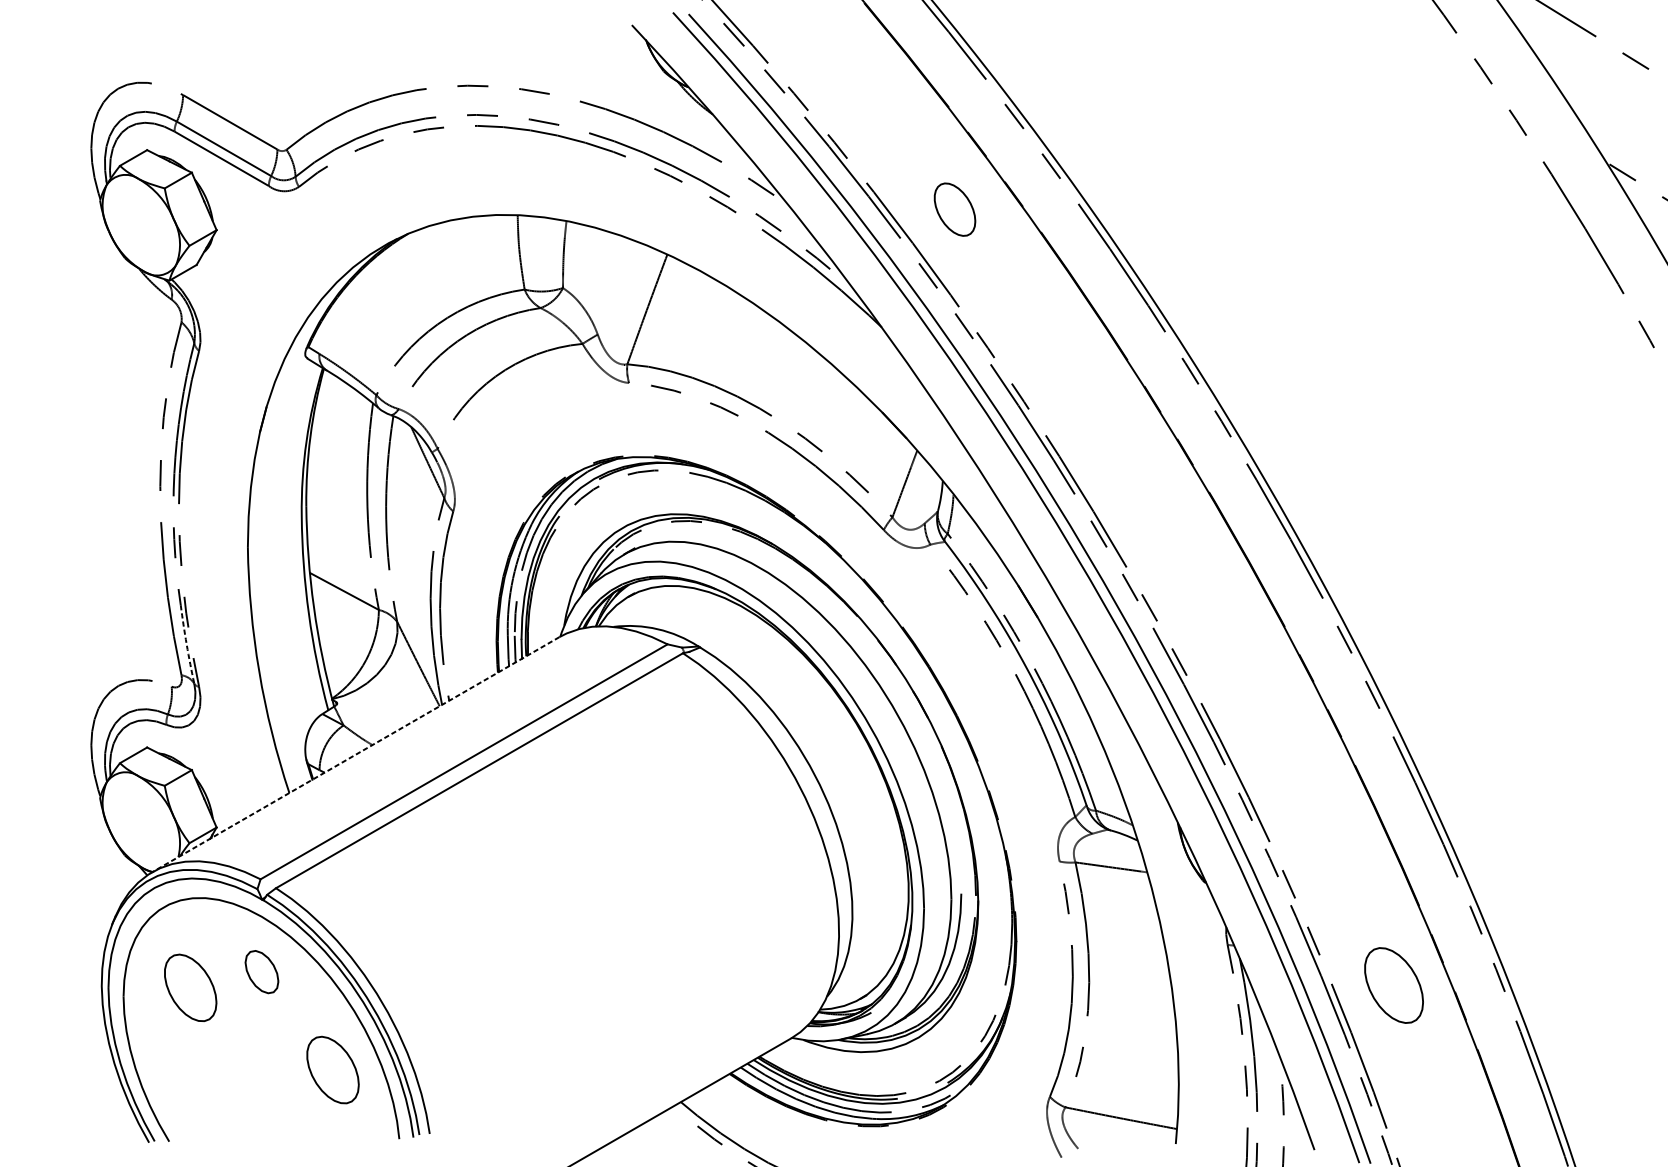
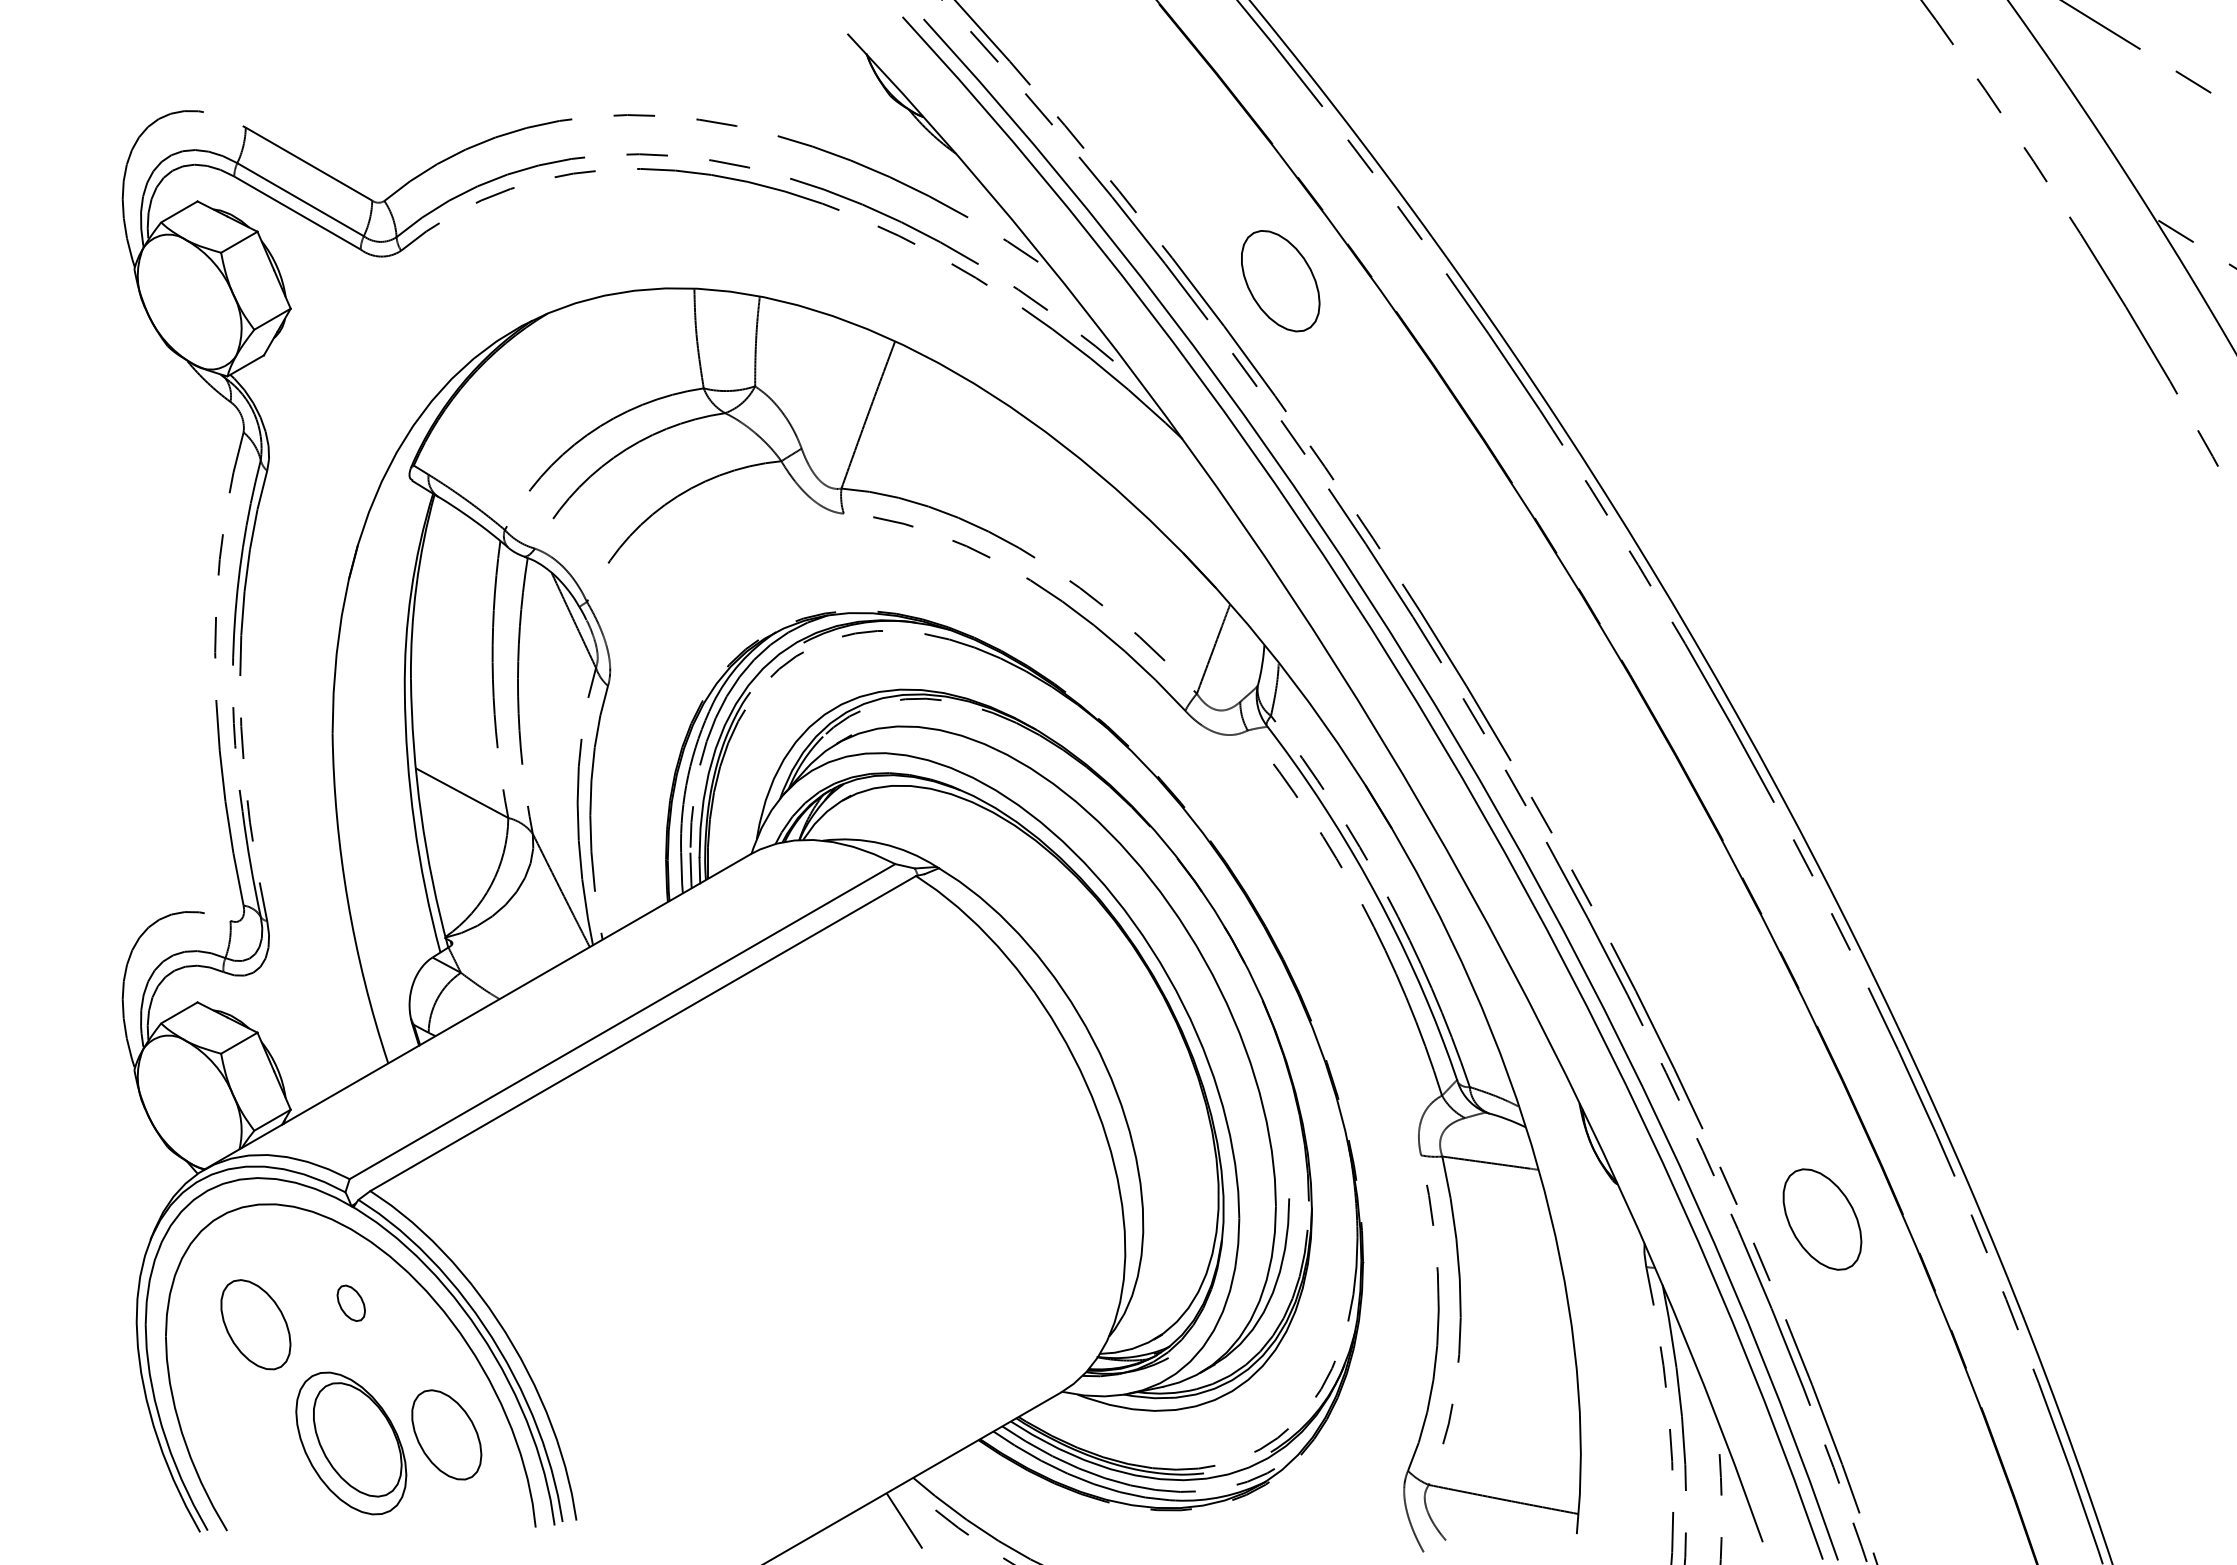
part: (954, 209) -> (1280, 281), size x1.43
arc: (186, 644) -> (250, 864), dashed -> solid
line: (355, 755) -> (477, 1012), dashed -> solid
part: (261, 971) -> (350, 1302), size x0.62
part: (1394, 985) -> (1822, 1219), moved
part: (261, 1076) -> (351, 1443), added
line: (674, 1133) -> (904, 1520), added

